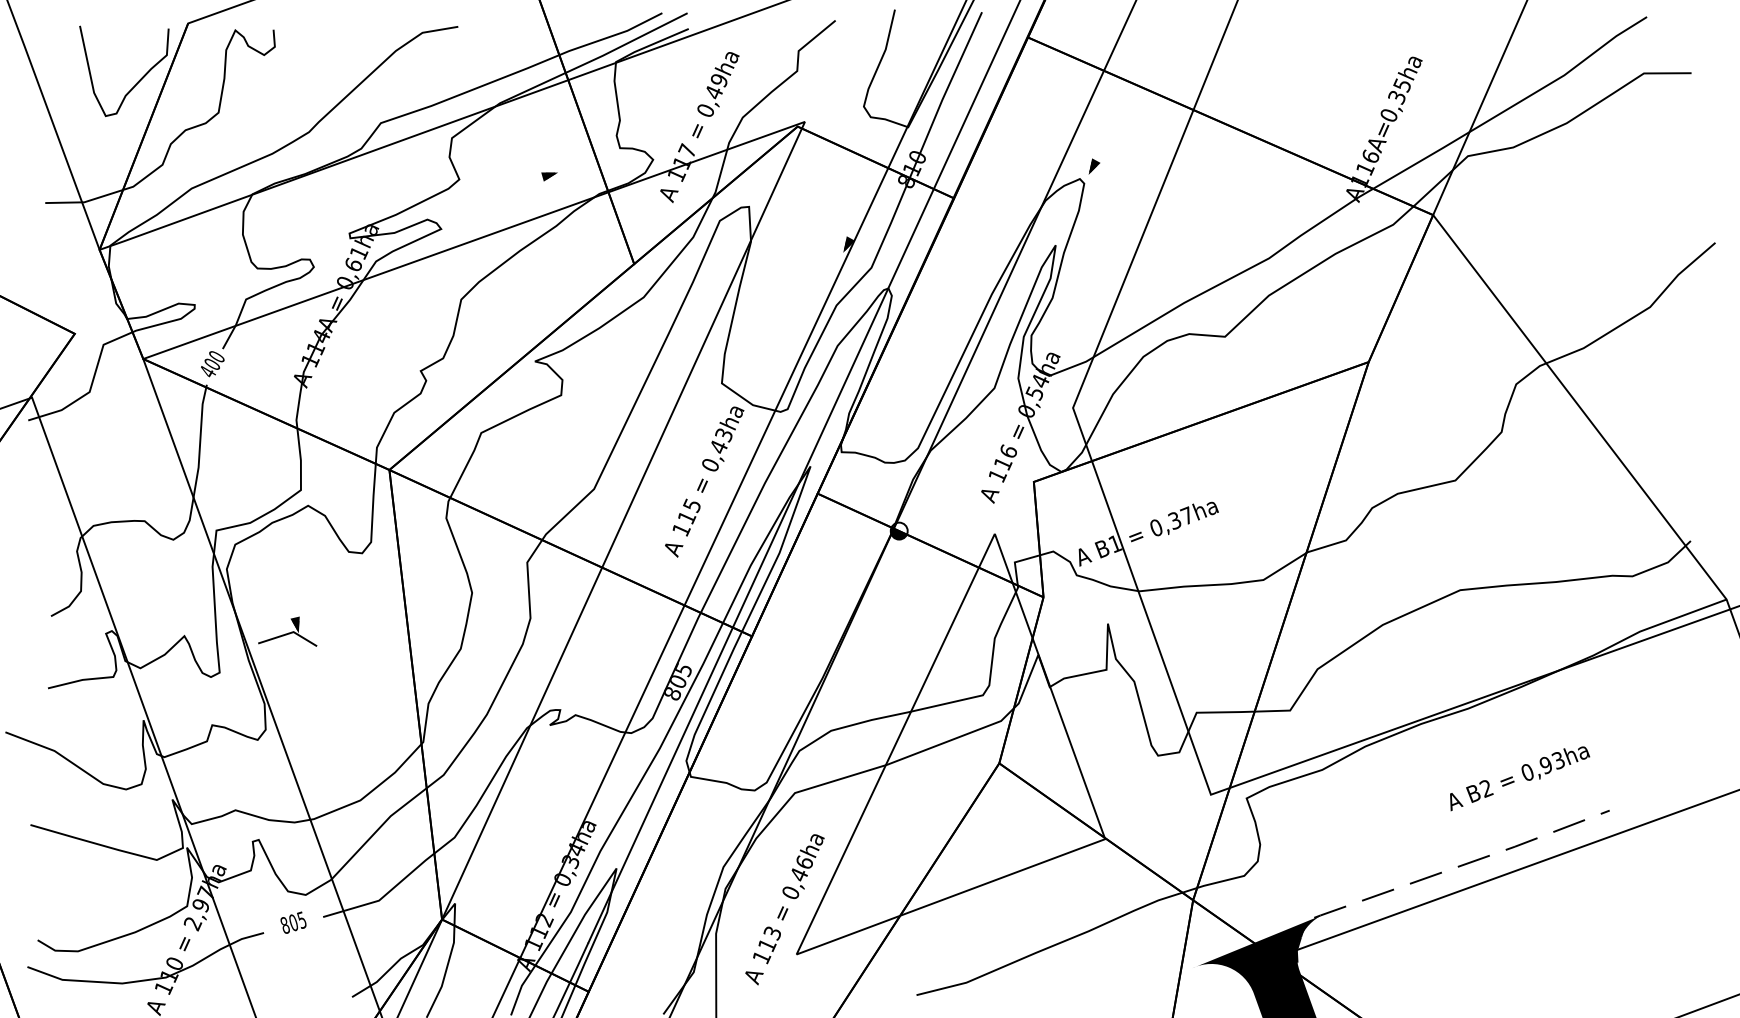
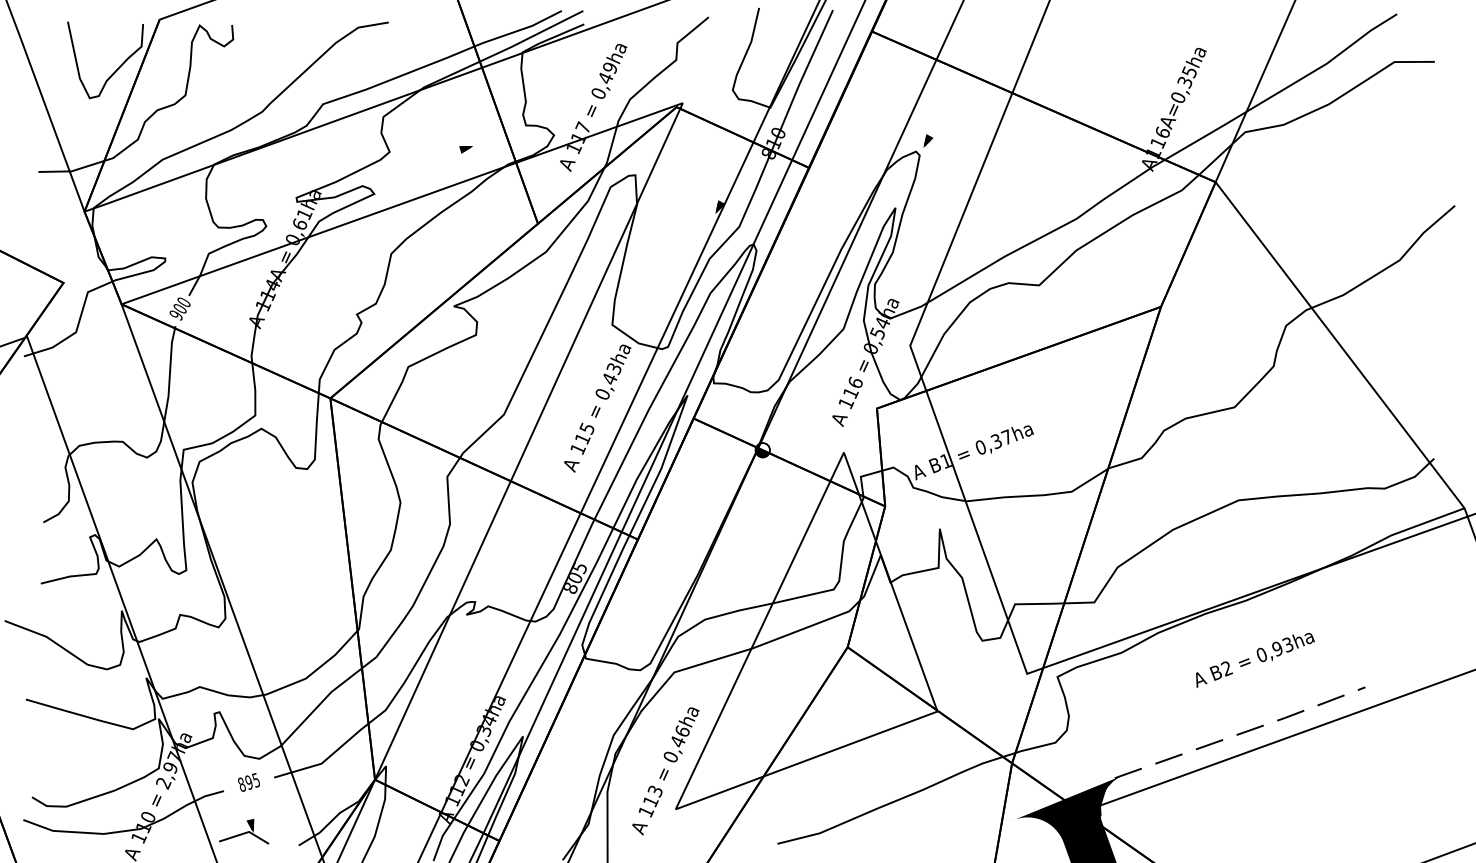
text: (207, 372) -> (176, 315), 400 -> 900
part: (287, 631) -> (243, 831), moved
text: (1520, 778) -> (1255, 660), moved
text: (293, 923) -> (249, 783), 805 -> 895

